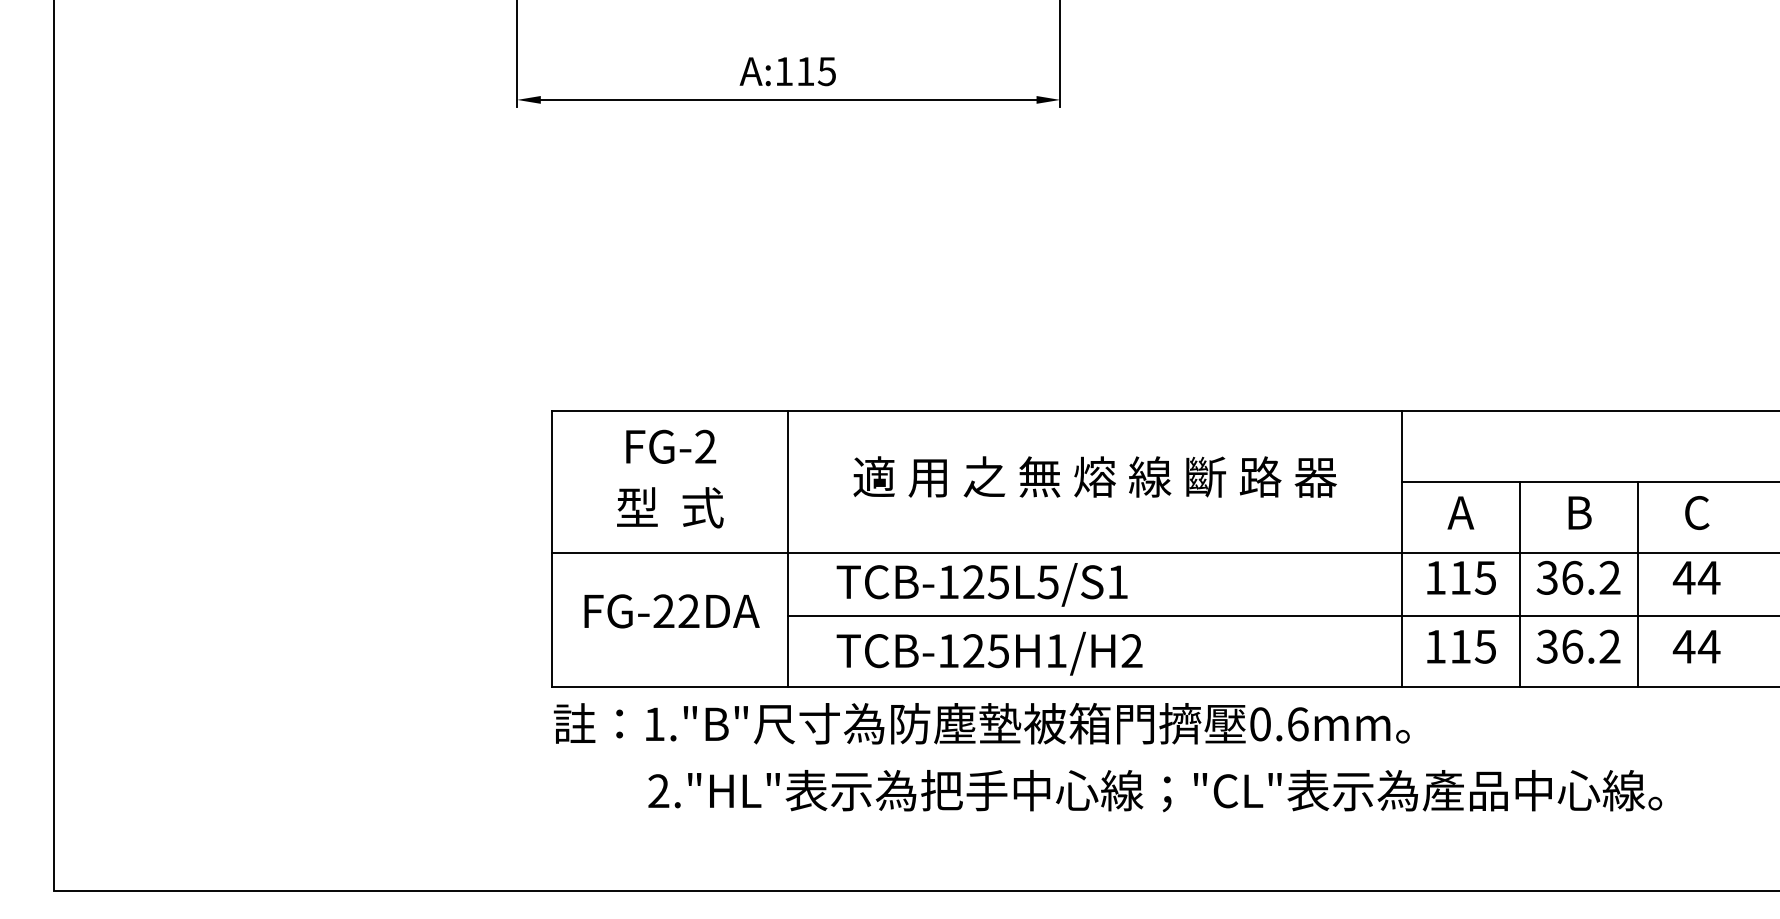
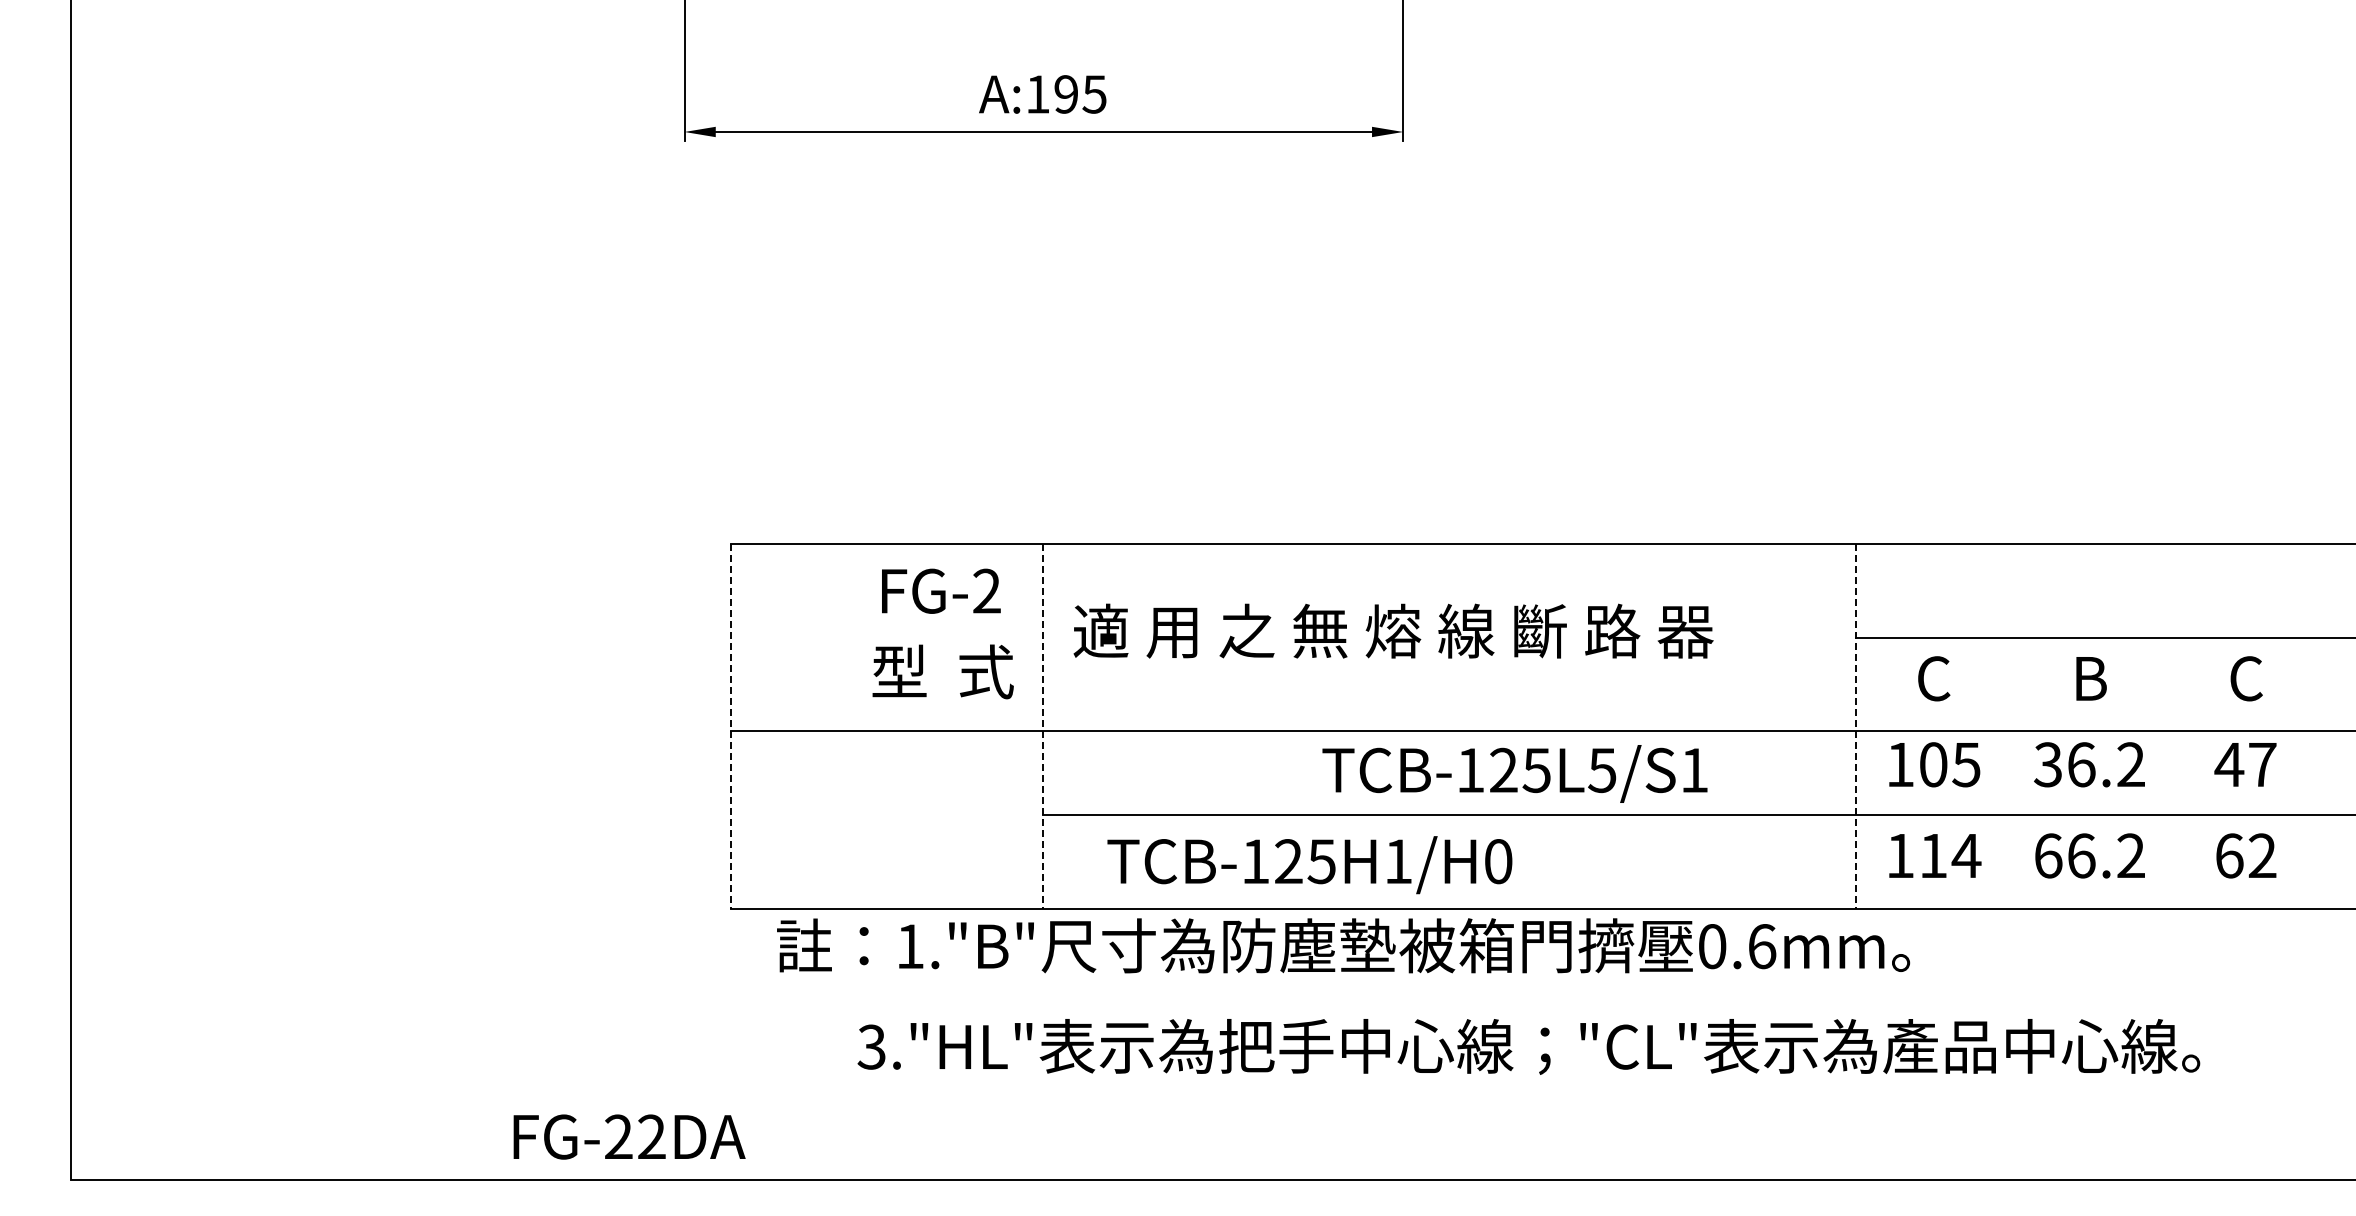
text: (805, 71) -> (1065, 94), A:115 -> A:195
text: (671, 446) -> (941, 590), moved
text: (1095, 476) -> (1393, 630), moved
text: (669, 507) -> (942, 671), moved
text: (1460, 512) -> (1933, 678), A -> C
line: (551, 549) -> (730, 726), solid -> dashed
line: (788, 549) -> (1043, 726), solid -> dashed
line: (1401, 549) -> (1855, 726), solid -> dashed
text: (1460, 577) -> (1933, 764), 115 -> 105
text: (1709, 577) -> (2262, 764), 44 -> 47
line: (1519, 583) -> (2011, 772), removed
line: (1638, 583) -> (2168, 772), removed
text: (981, 584) -> (1514, 773), moved
text: (672, 610) -> (629, 1136), moved
text: (1547, 646) -> (2048, 855), 36.2 -> 66.2
text: (1696, 646) -> (2245, 855), 44 -> 62
text: (1485, 647) -> (1966, 856), 115 -> 114
text: (1132, 650) -> (1498, 861), TCB-125H1/H2 -> TCB-125H1/H0
text: (981, 723) -> (1343, 945), moved
text: (658, 790) -> (871, 1046), 2."HL" -> 3."HL"

